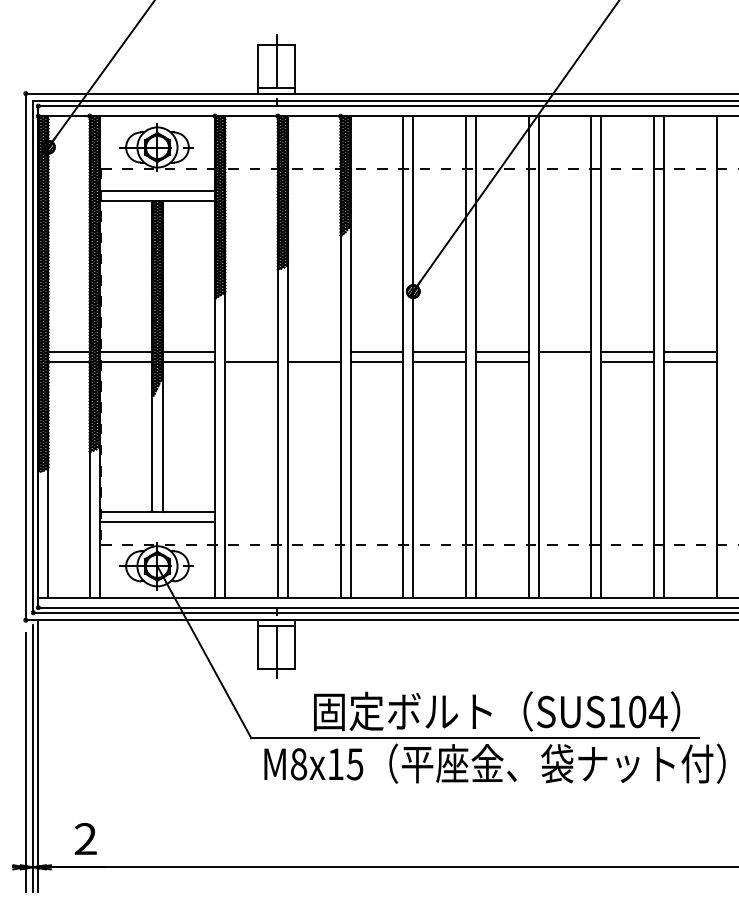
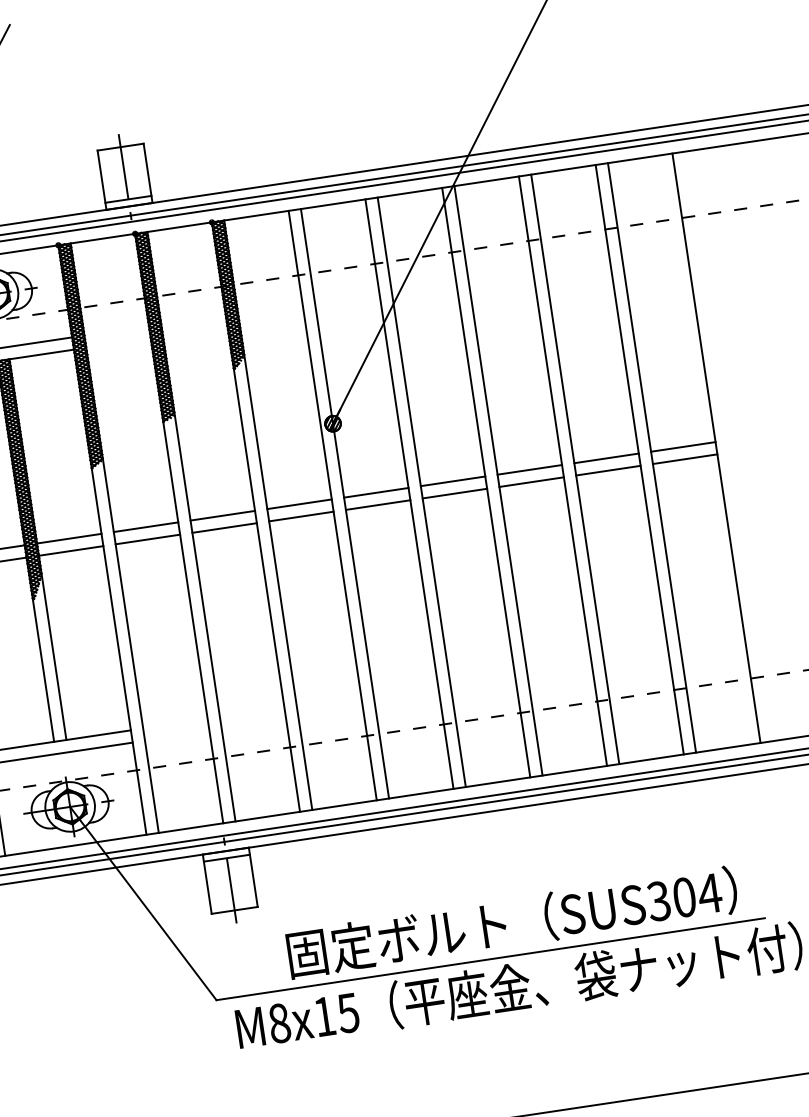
line: (251, 351) -> (145, 526), added
line: (313, 351) -> (221, 515), added
line: (564, 361) -> (530, 481), added
text: (616, 711) -> (658, 900), SUS104 -> SUS304

